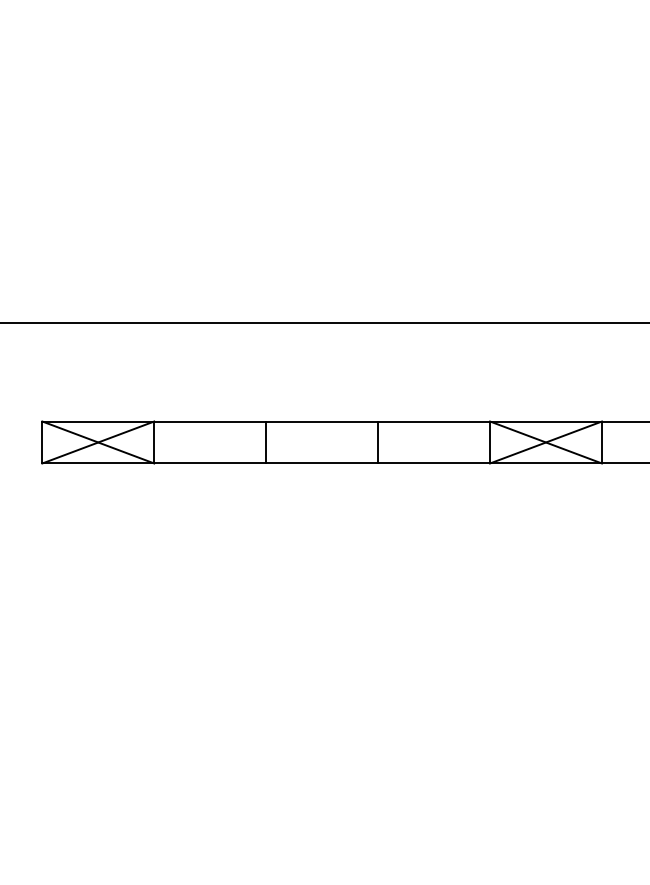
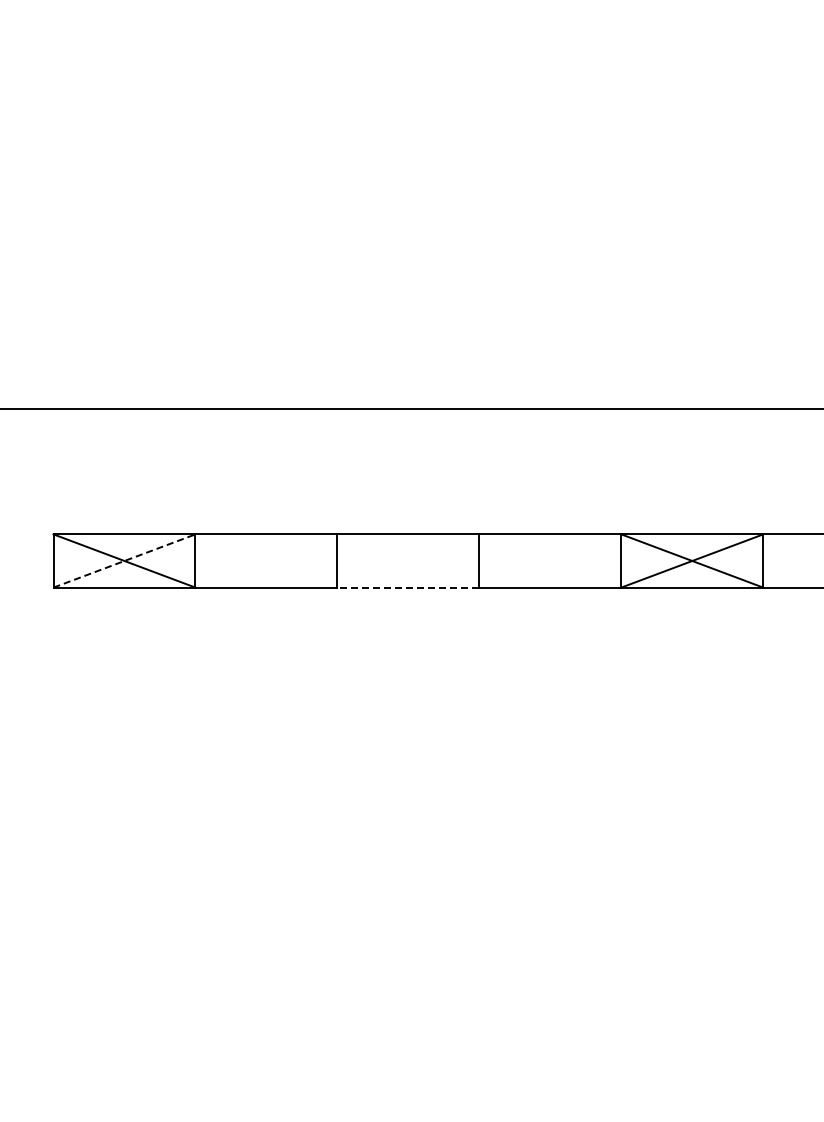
line: (98, 442) -> (124, 560), solid -> dashed
line: (322, 463) -> (408, 587), solid -> dashed

